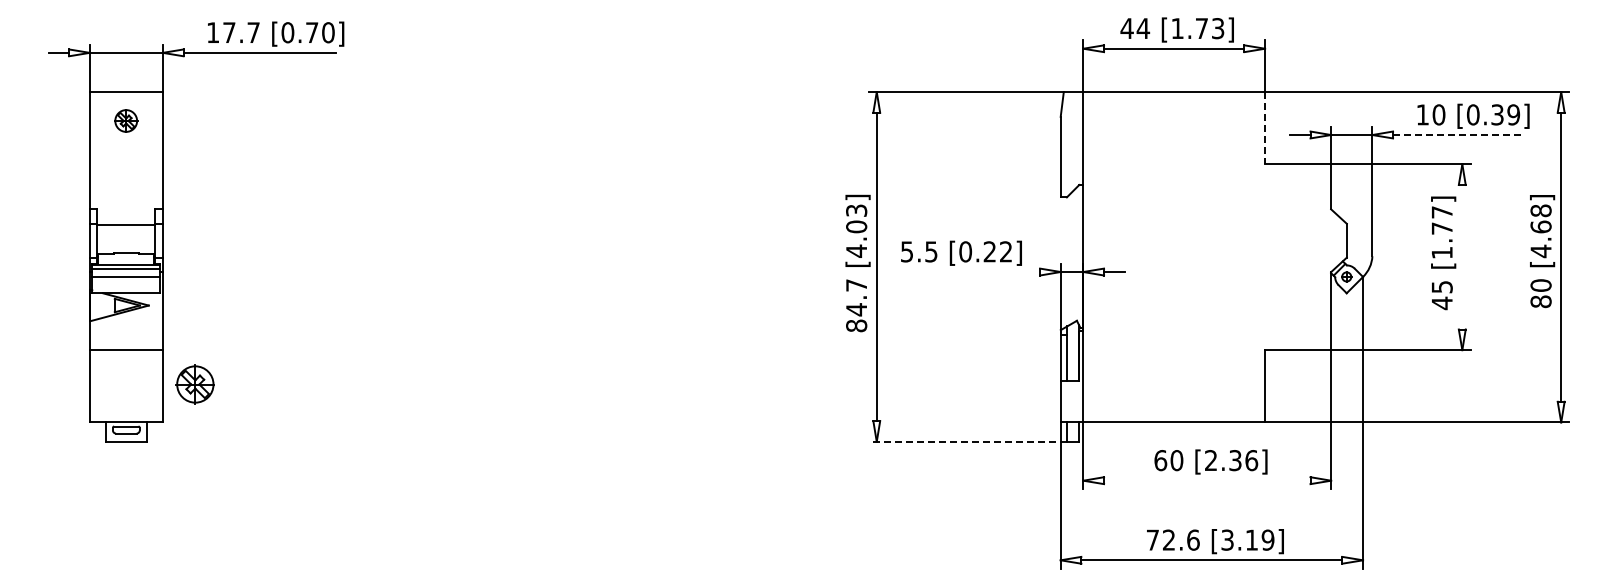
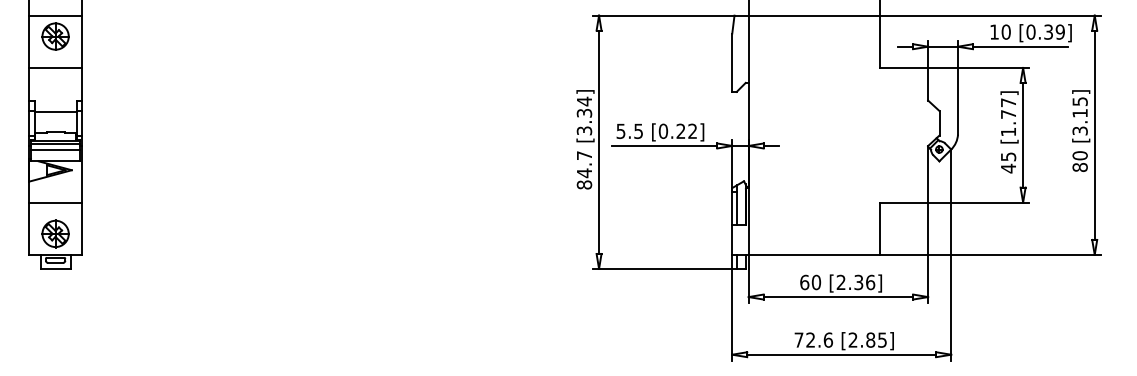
part: (125, 120) -> (54, 36), size x1.67
line: (1265, 128) -> (880, 42), dashed -> solid
line: (1458, 135) -> (1020, 47), dashed -> solid
line: (125, 164) -> (54, 68), added
text: (856, 230) -> (584, 115), [4.03] -> [3.34]
text: (1540, 231) -> (1079, 116), [4.68] -> [3.15]
line: (1462, 257) -> (1023, 135), added
line: (967, 272) -> (664, 146), added
part: (194, 384) -> (54, 233), moved
line: (967, 441) -> (664, 268), dashed -> solid
line: (1207, 480) -> (838, 296), added
text: (1247, 539) -> (867, 339), [3.19] -> [2.85]

